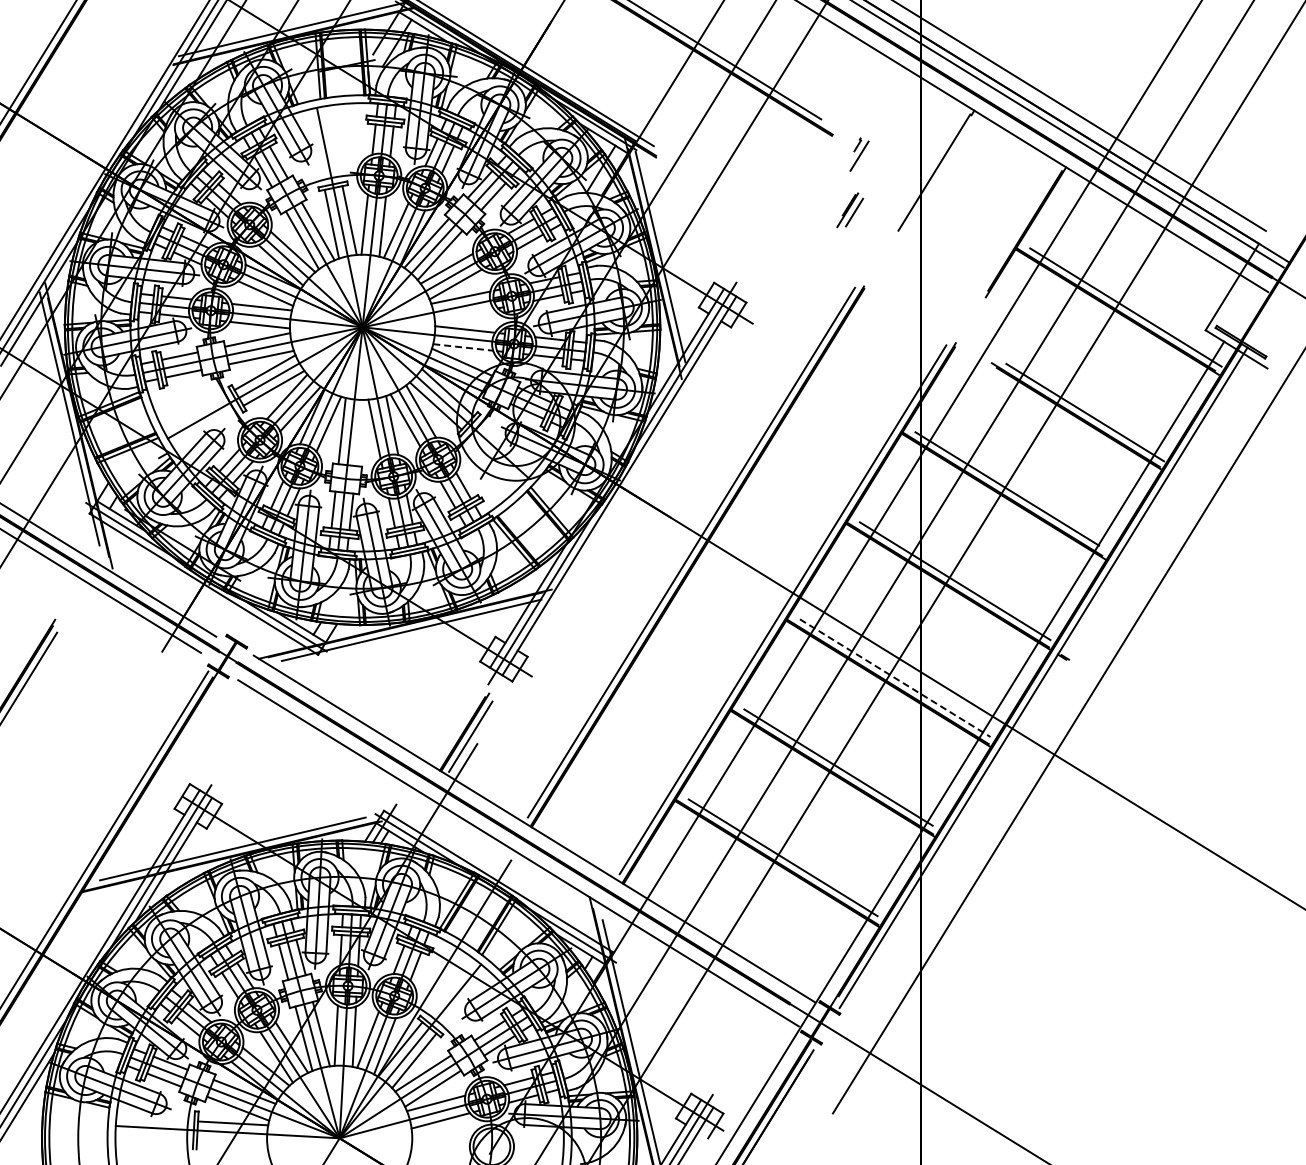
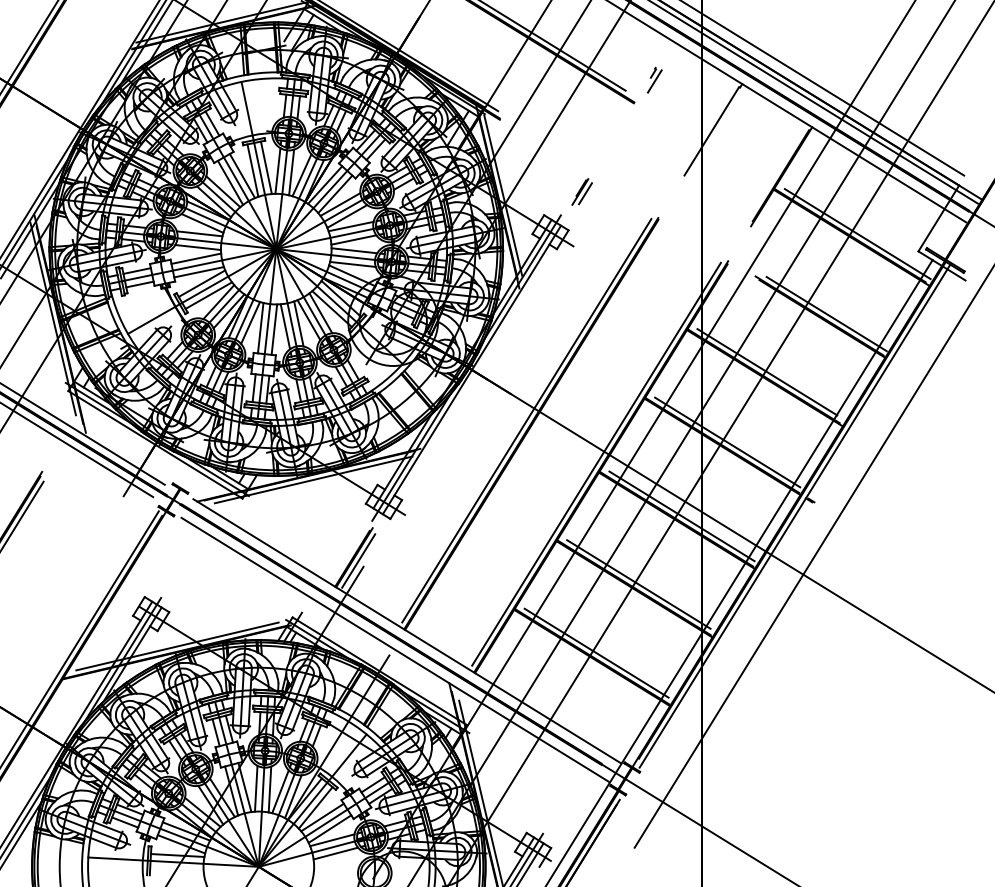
part: (859, 154) -> (654, 80), moved
part: (850, 210) -> (582, 192), moved
line: (464, 315) -> (353, 240), added
line: (463, 347) -> (353, 264), dashed -> solid
line: (359, 432) -> (273, 329), added
line: (895, 678) -> (682, 516), dashed -> solid

